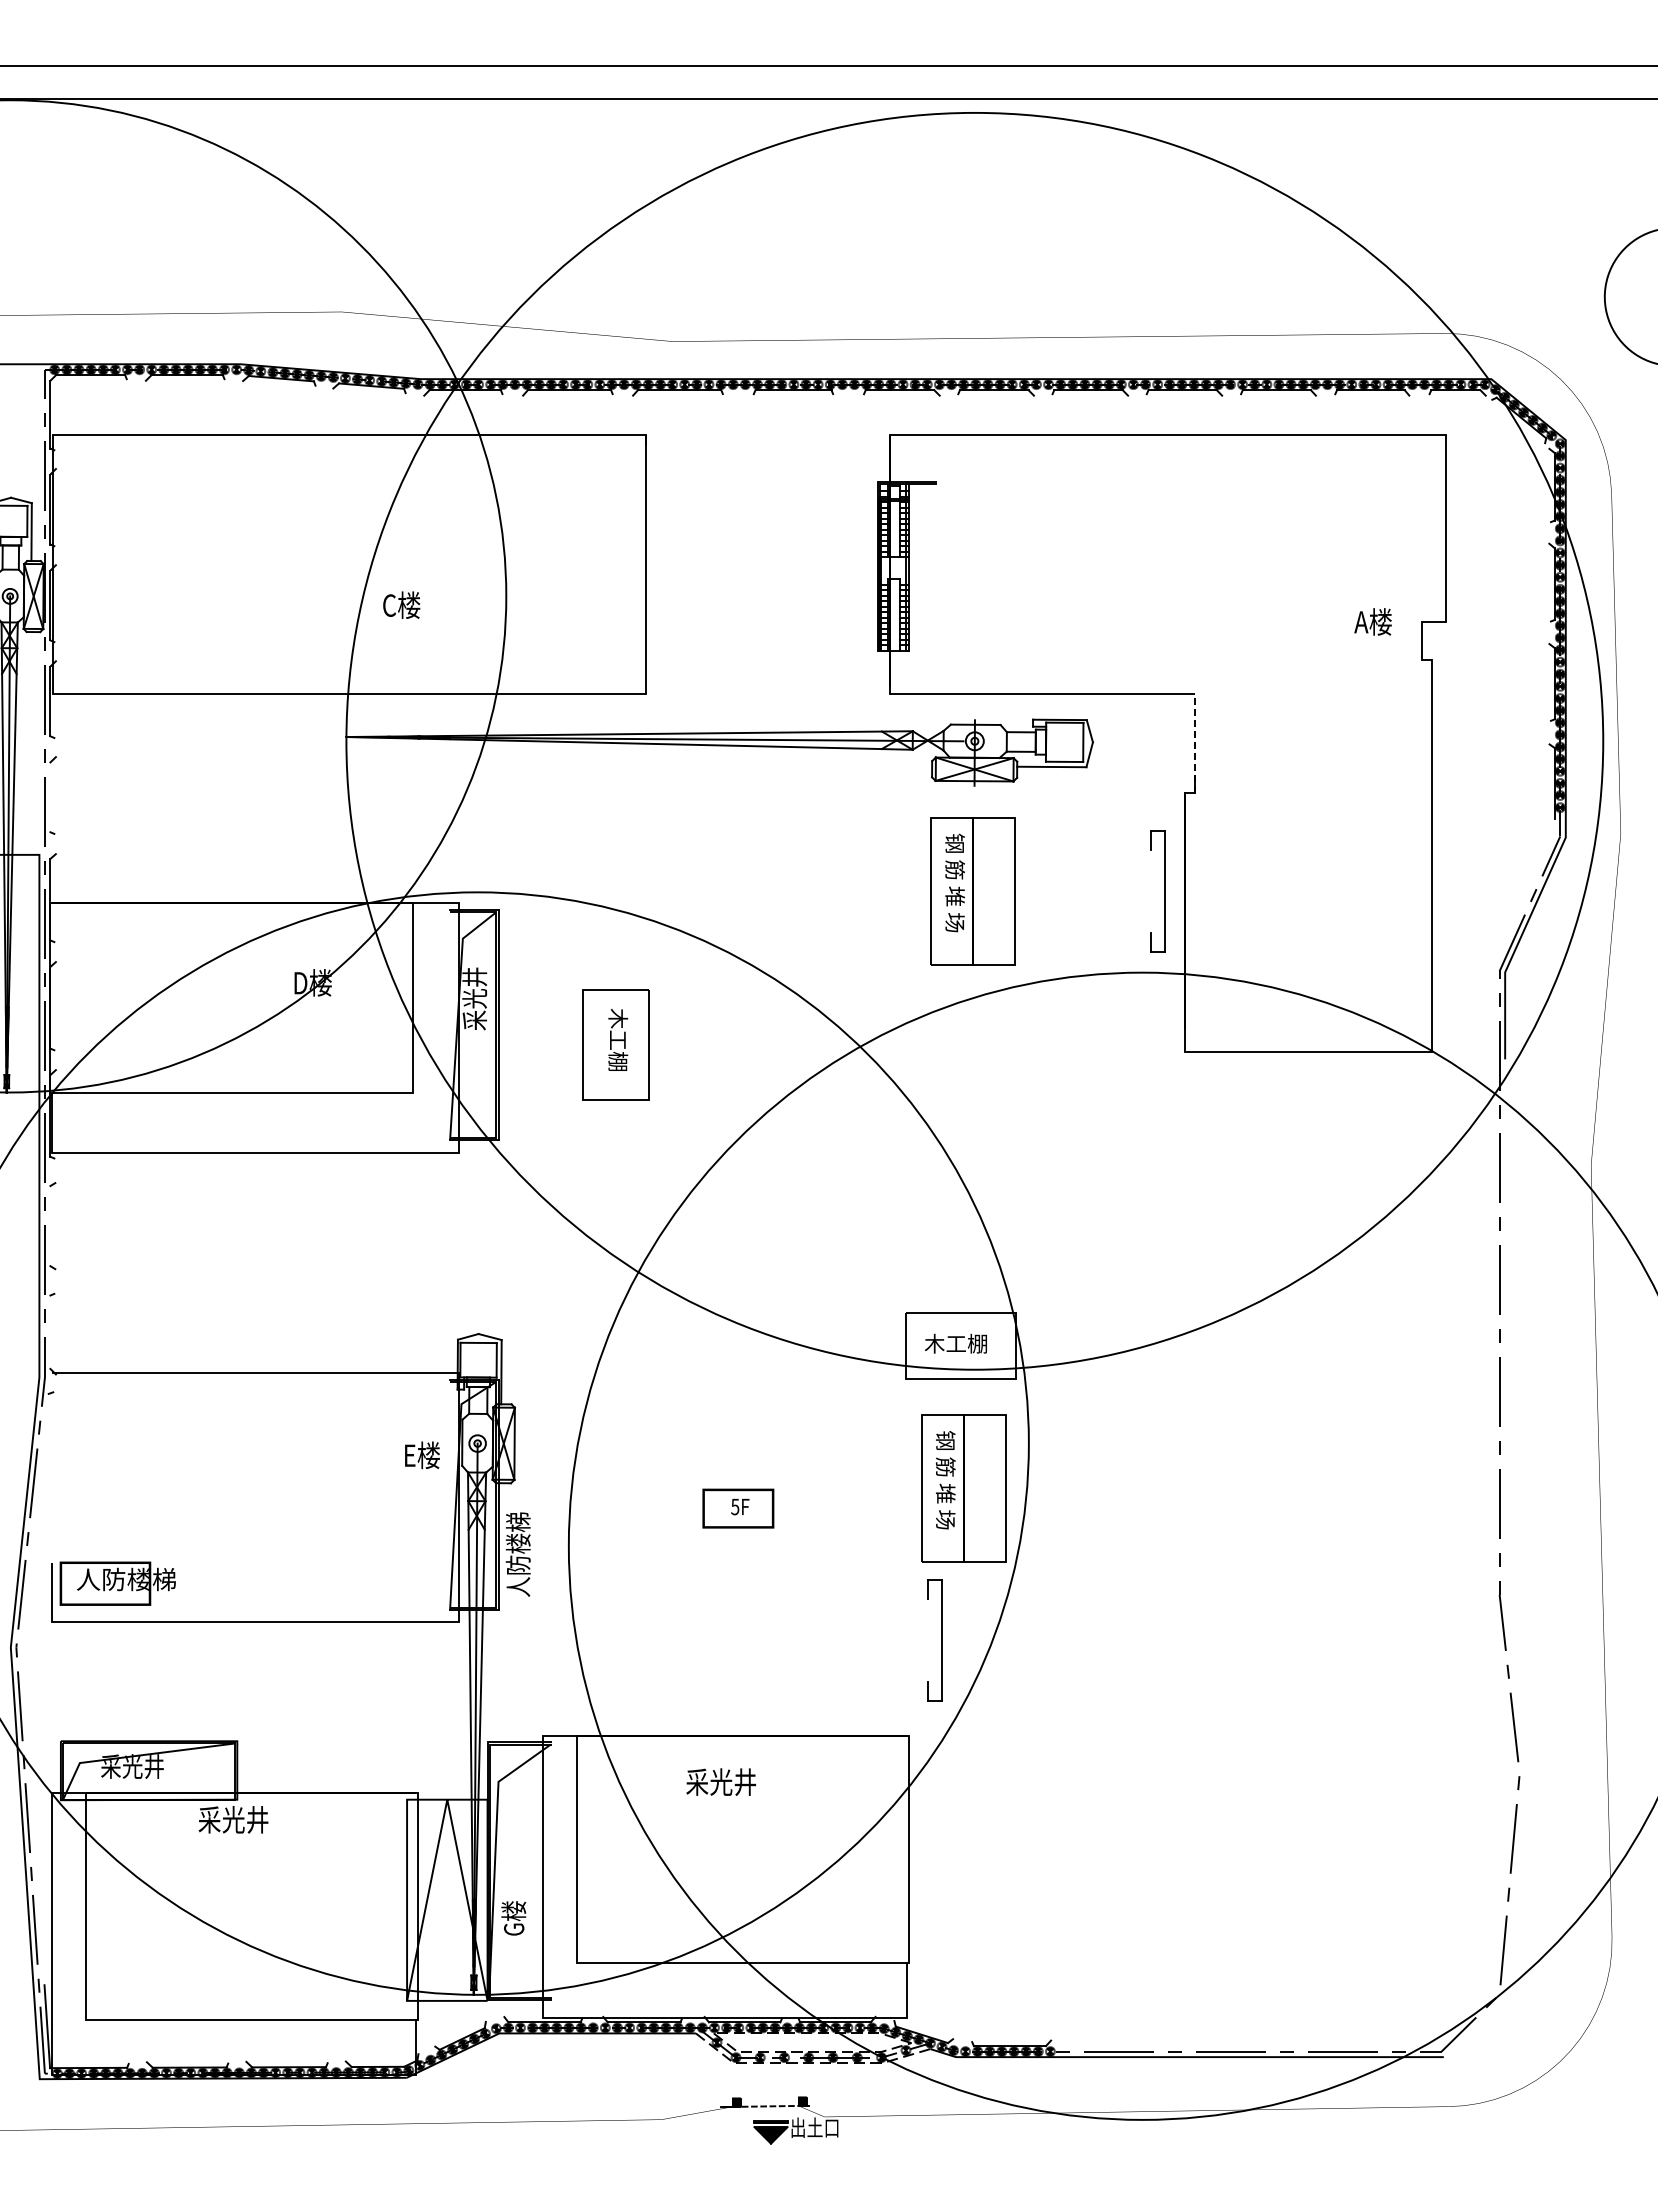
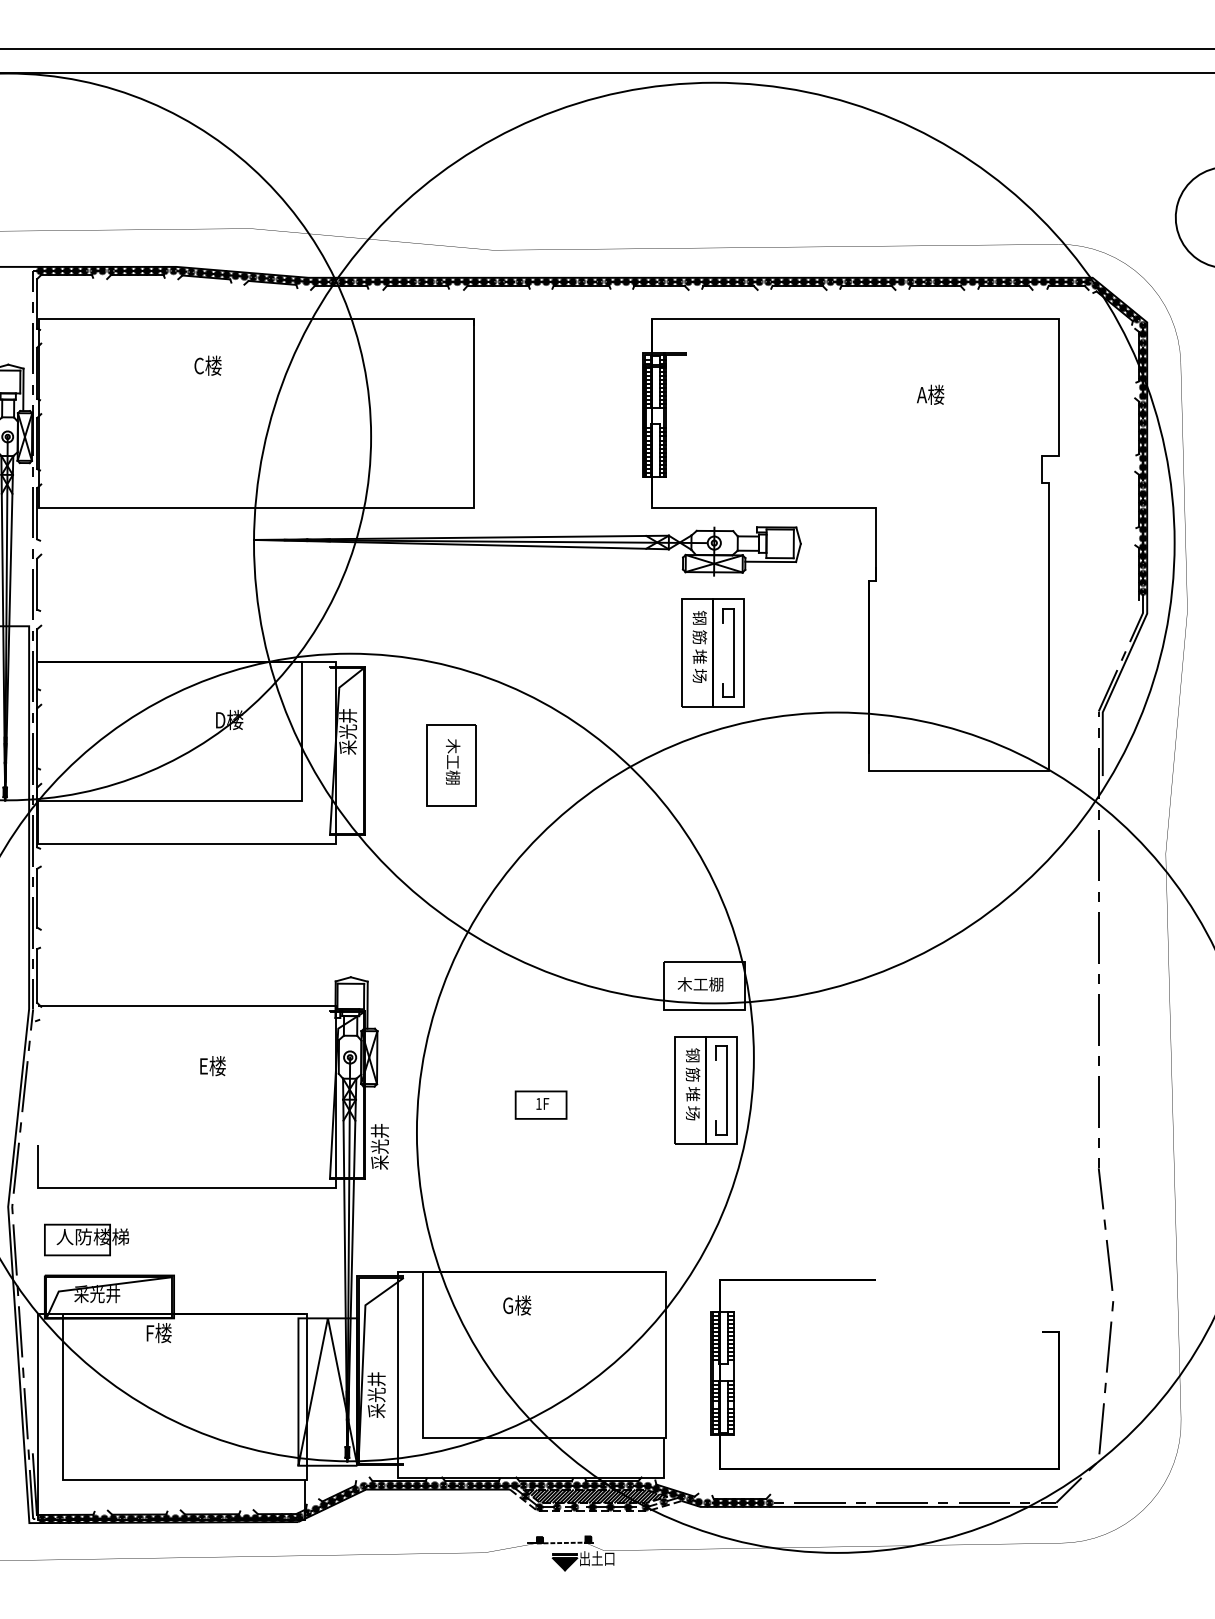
text: (401, 604) -> (207, 365), moved
text: (1372, 621) -> (930, 394), moved
line: (1195, 743) -> (875, 544), dashed -> solid
line: (50, 797) -> (37, 584), added
part: (1164, 891) -> (733, 653), moved
line: (50, 1226) -> (37, 898), added
line: (50, 1331) -> (37, 975), added
text: (422, 1455) -> (213, 1066), moved
text: (735, 1506) -> (539, 1103), 5F -> 1F
text: (517, 1554) -> (379, 1138), 人防楼梯 -> 采光井
text: (117, 1583) -> (86, 1239), moved
part: (941, 1640) -> (726, 1090), moved
text: (720, 1781) -> (528, 1305), 采光井 -> G楼
text: (233, 1819) -> (171, 1332), 采光井 -> F楼
text: (513, 1904) -> (376, 1395), G楼 -> 采光井
part: (1207, 2005) -> (884, 1469), added
hatch: (812, 2042) -> (595, 1496), added

